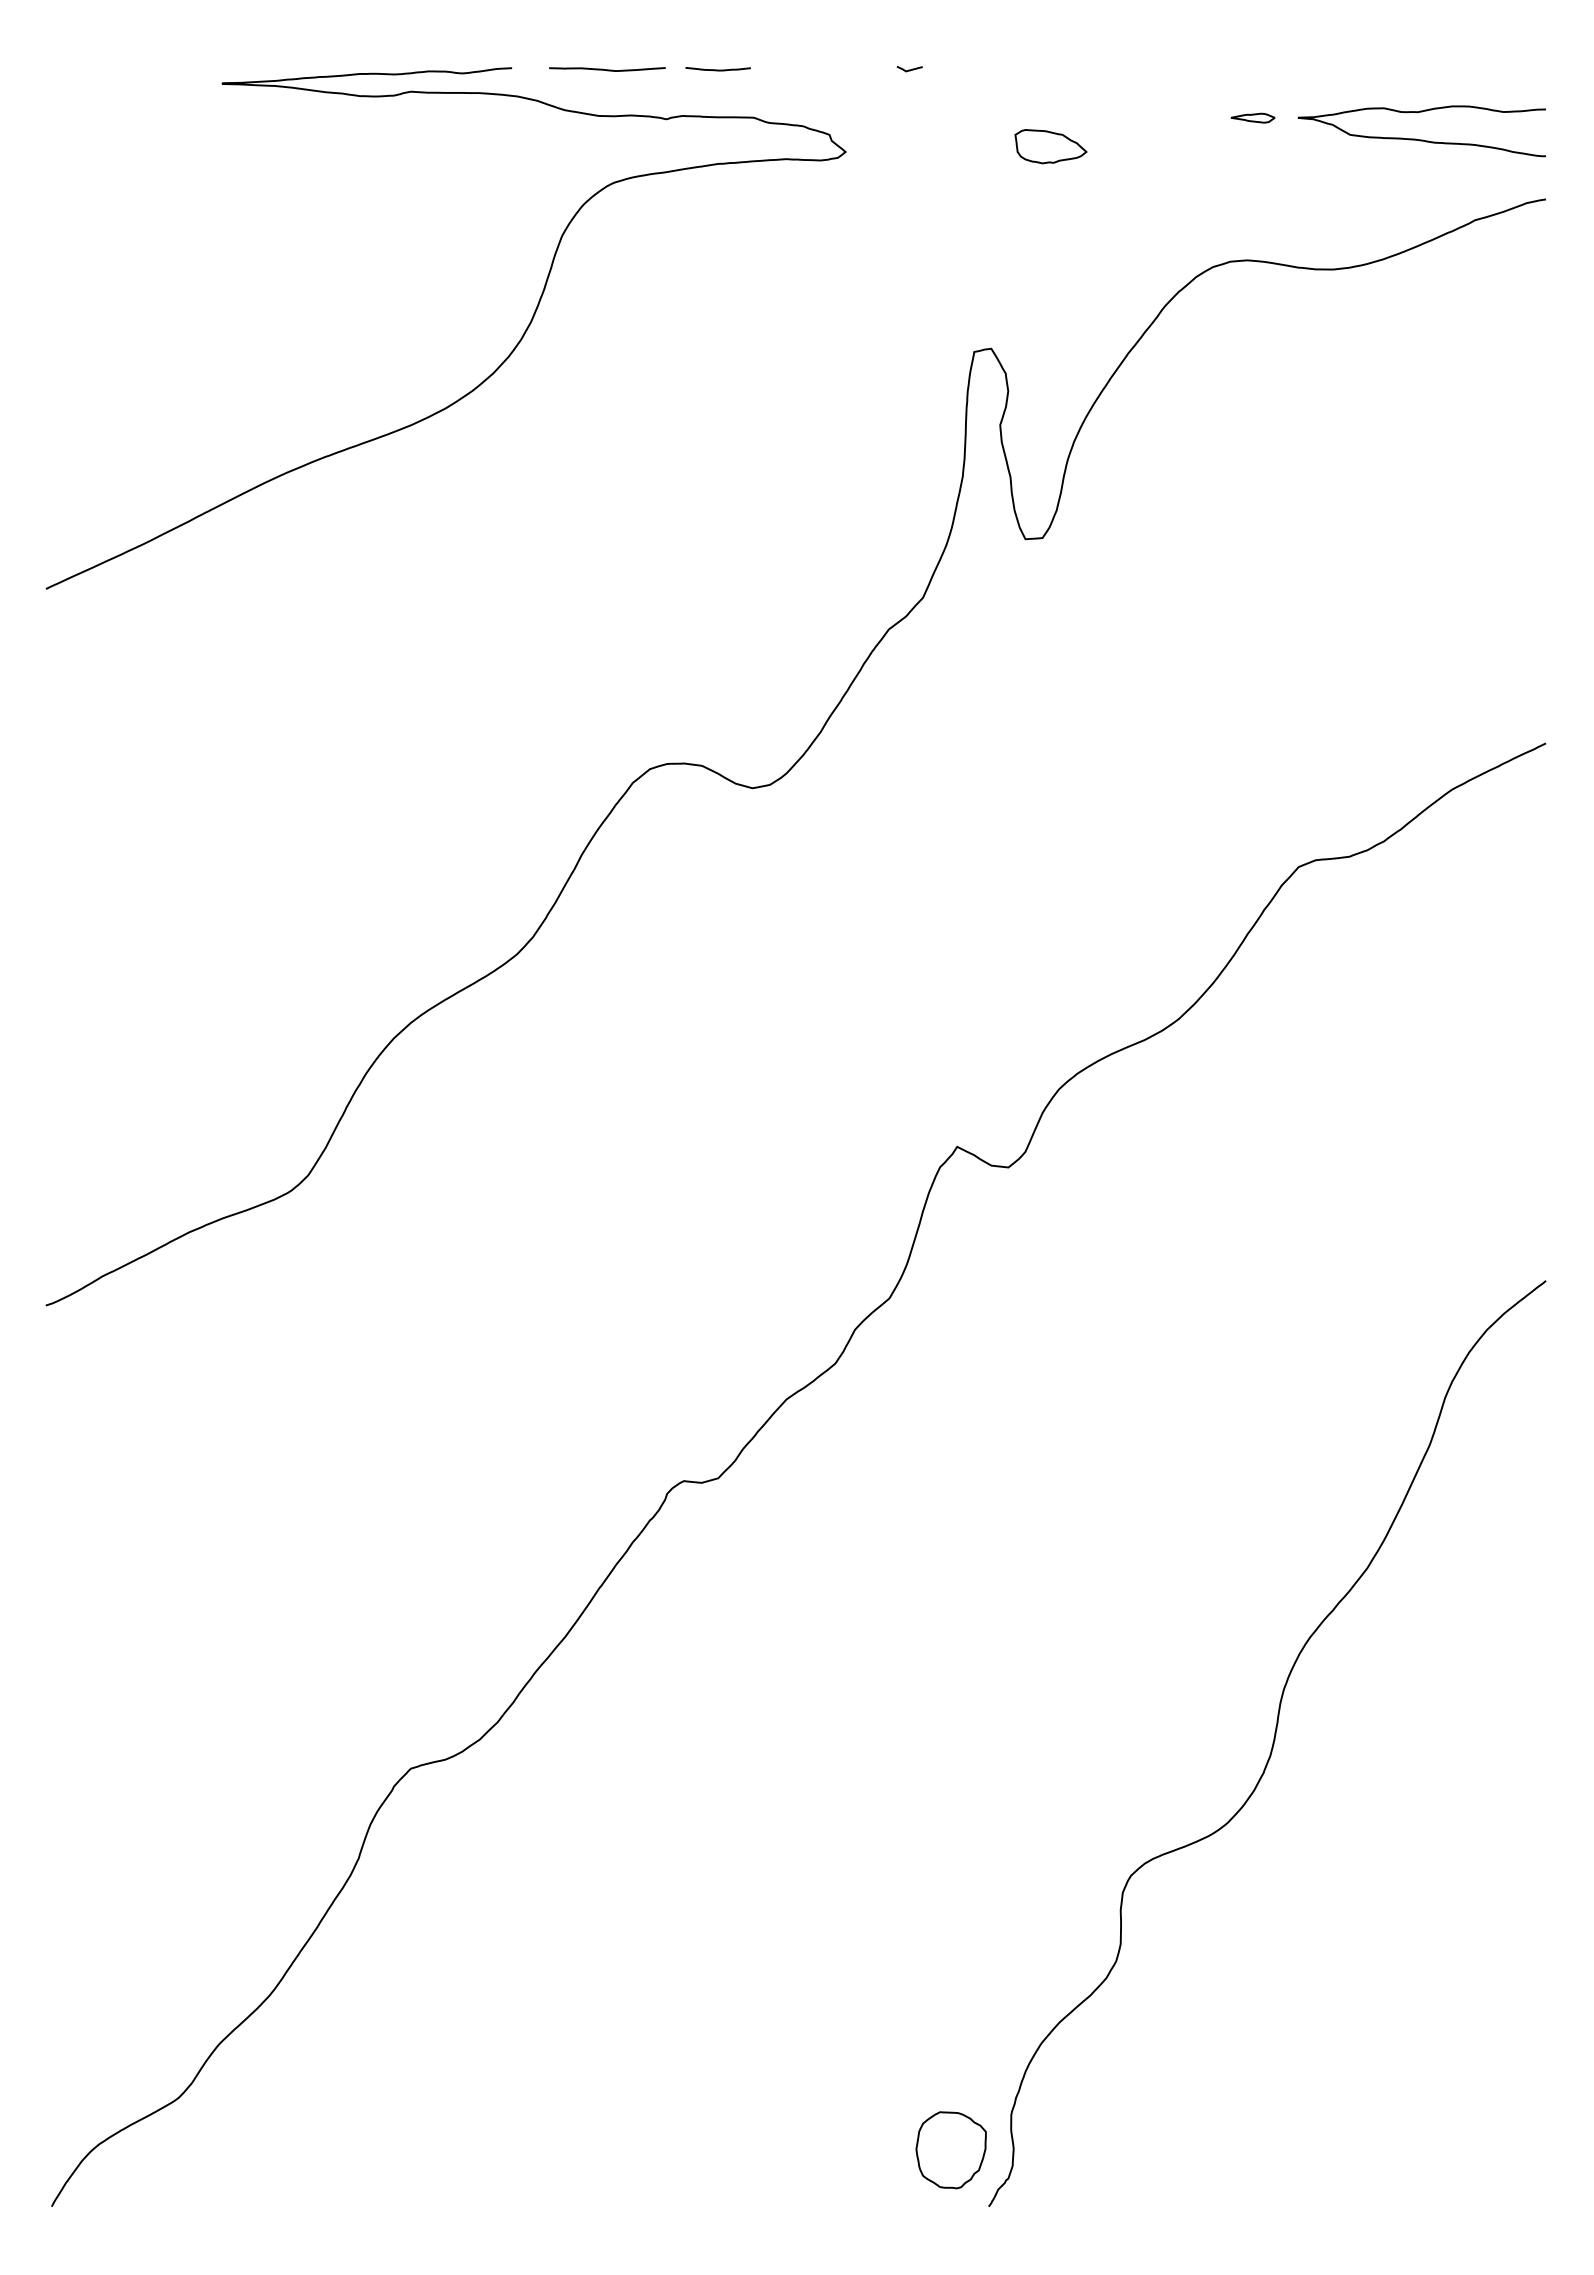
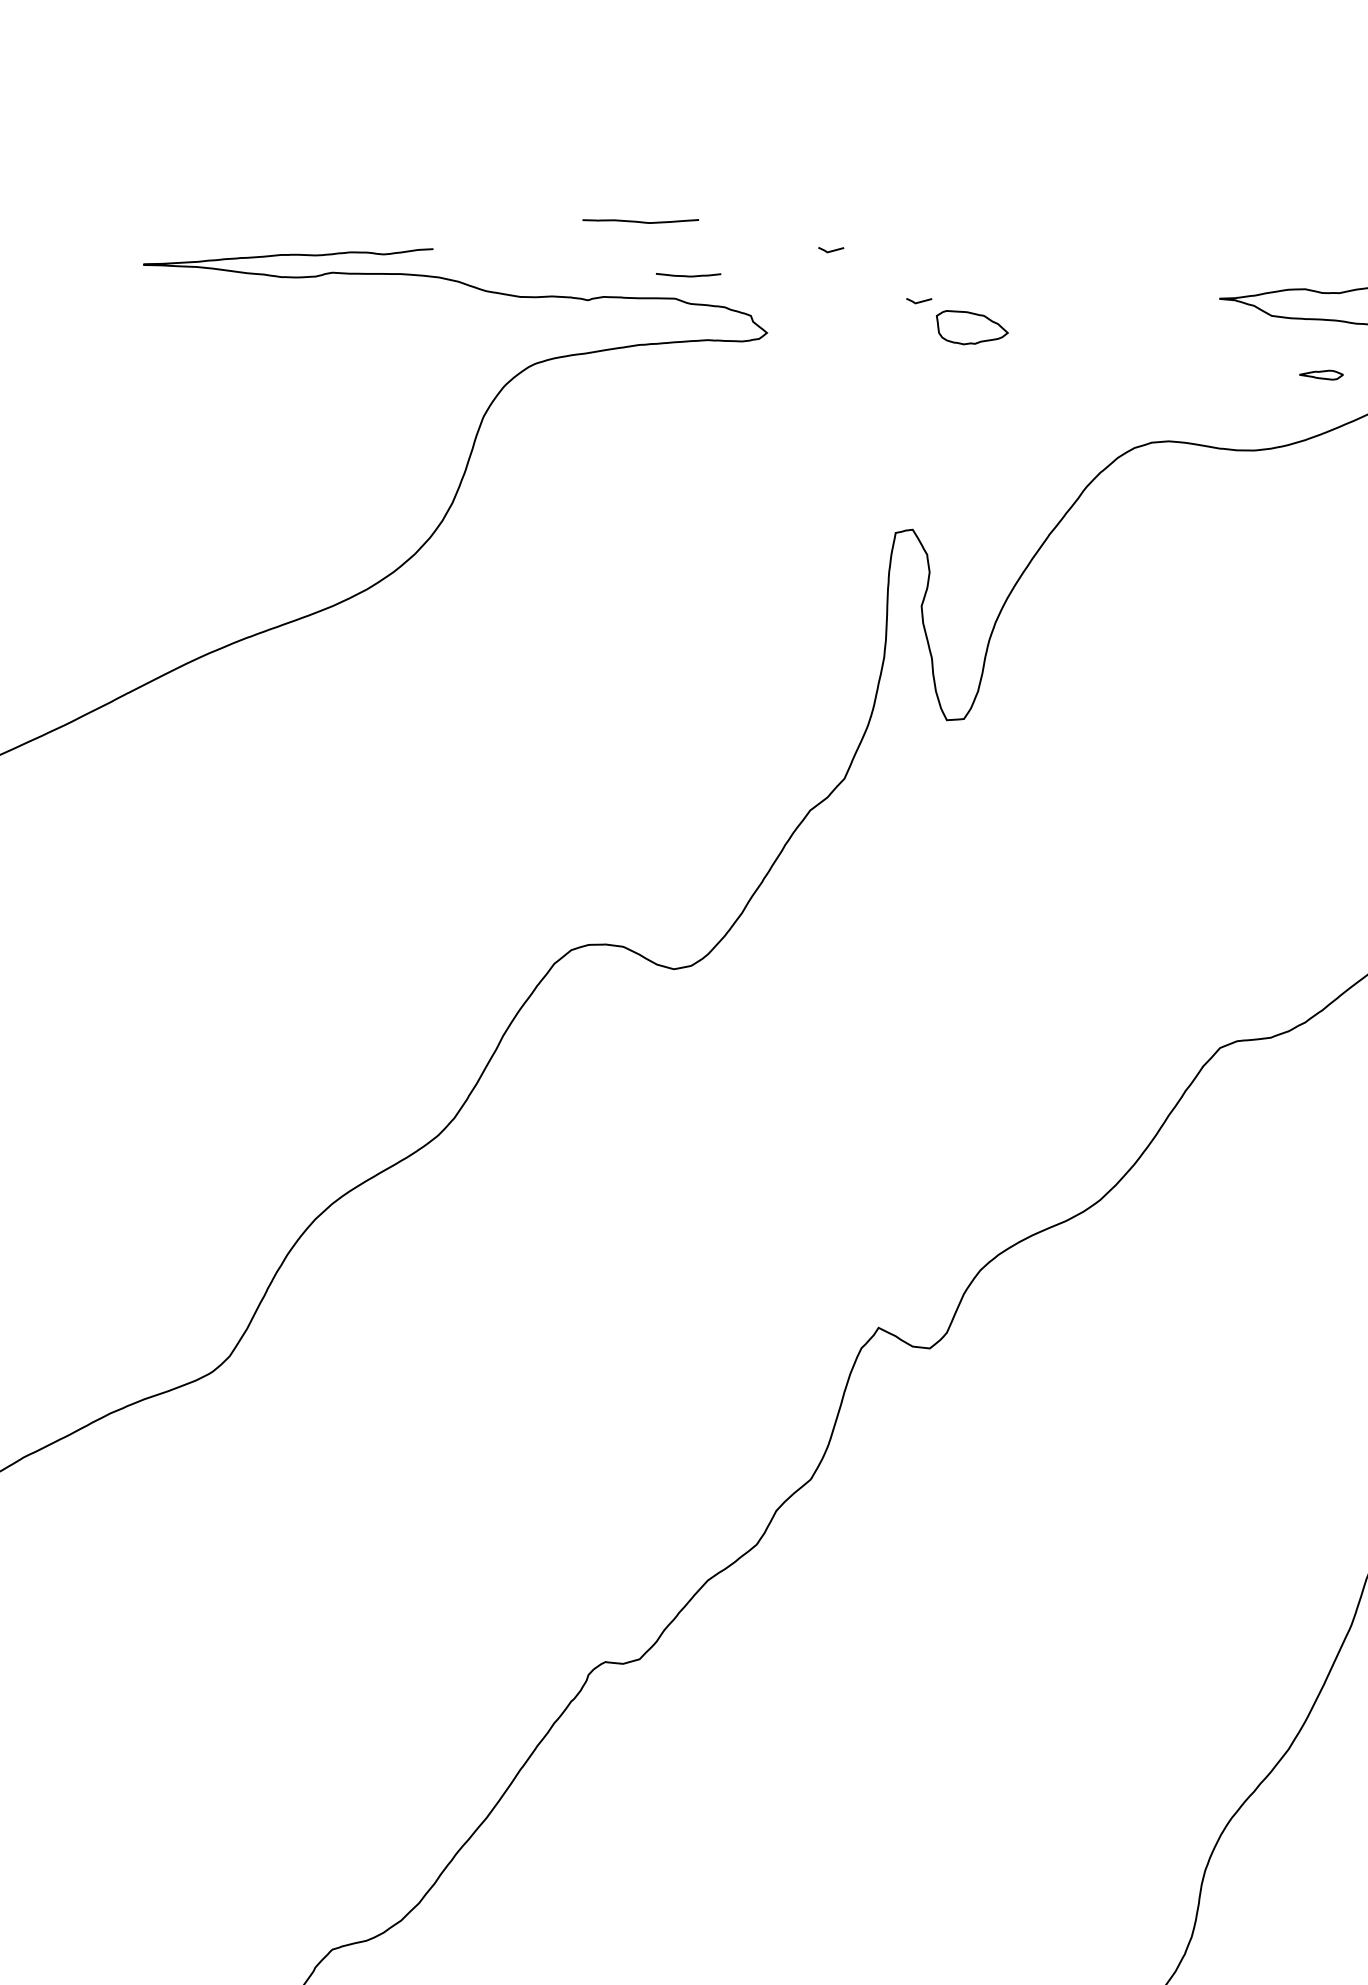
curve: (607, 69) -> (640, 221), moved
curve: (717, 69) -> (687, 275), moved
part: (1252, 117) -> (1320, 374), moved
line: (997, 120) -> (918, 301), added

